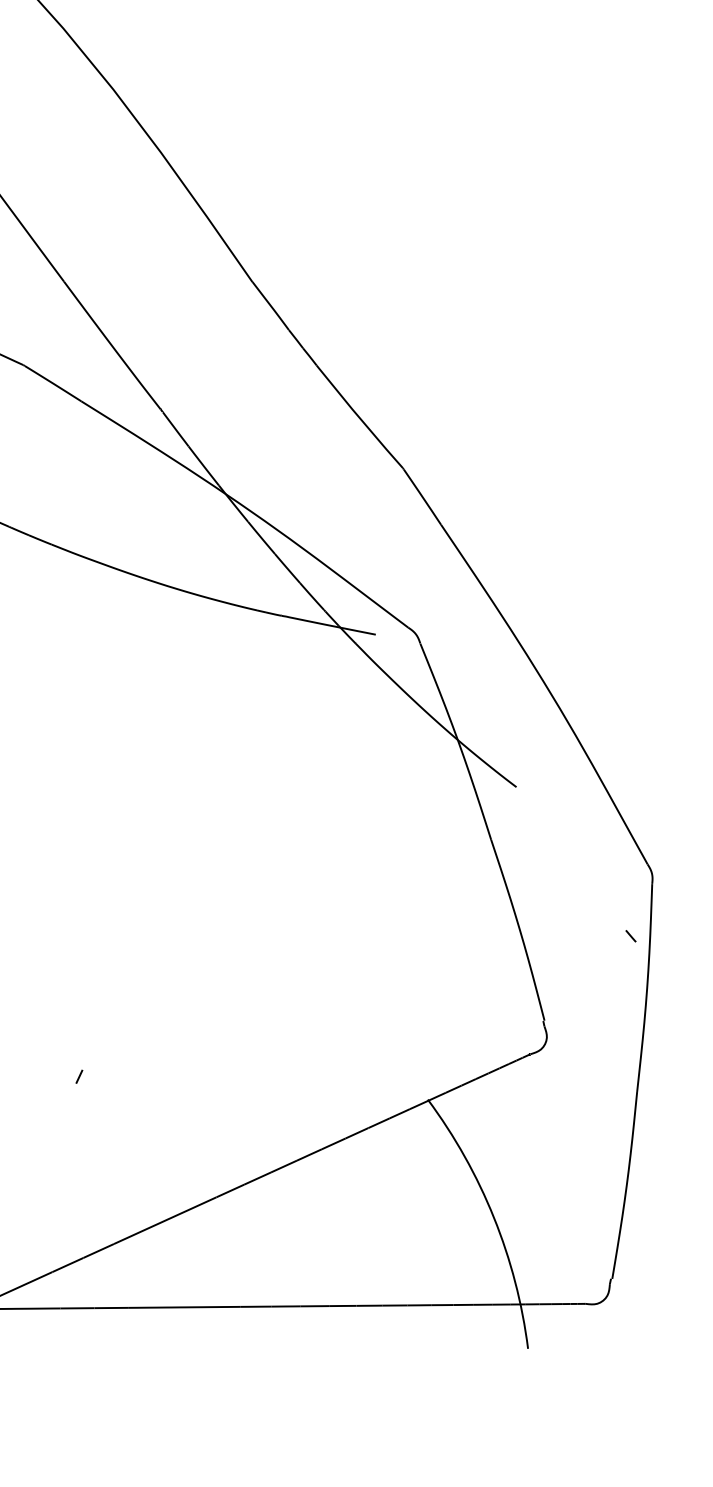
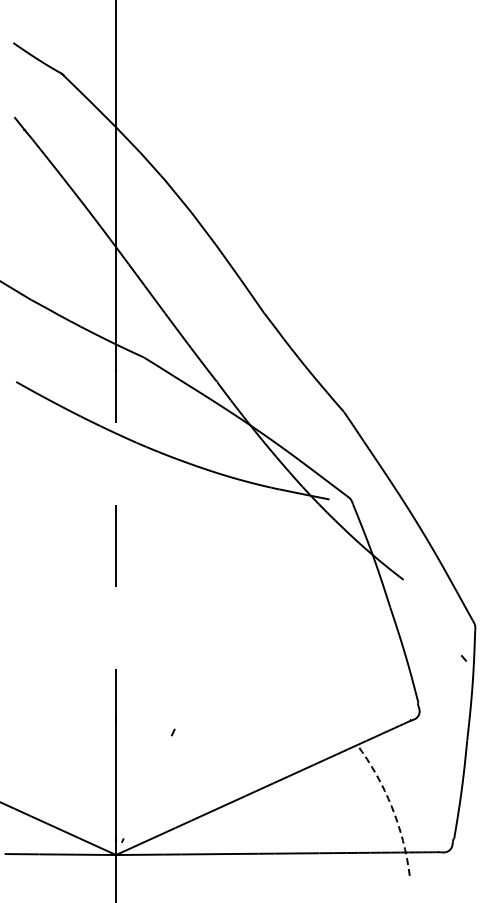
arc: (493, 1217) -> (391, 806), solid -> dashed

